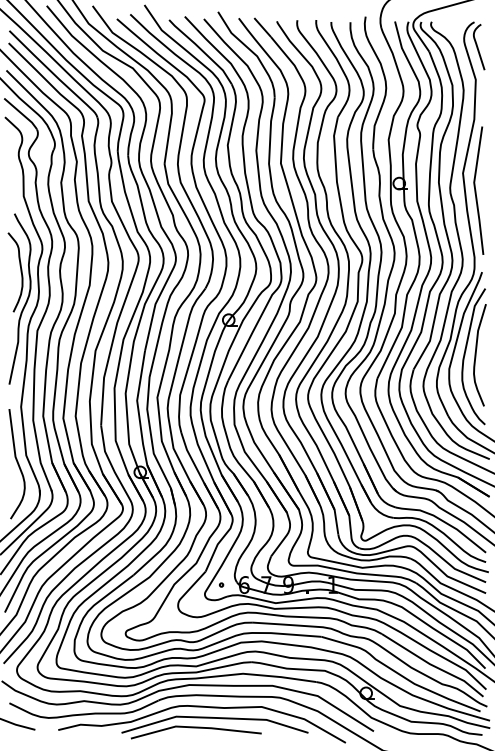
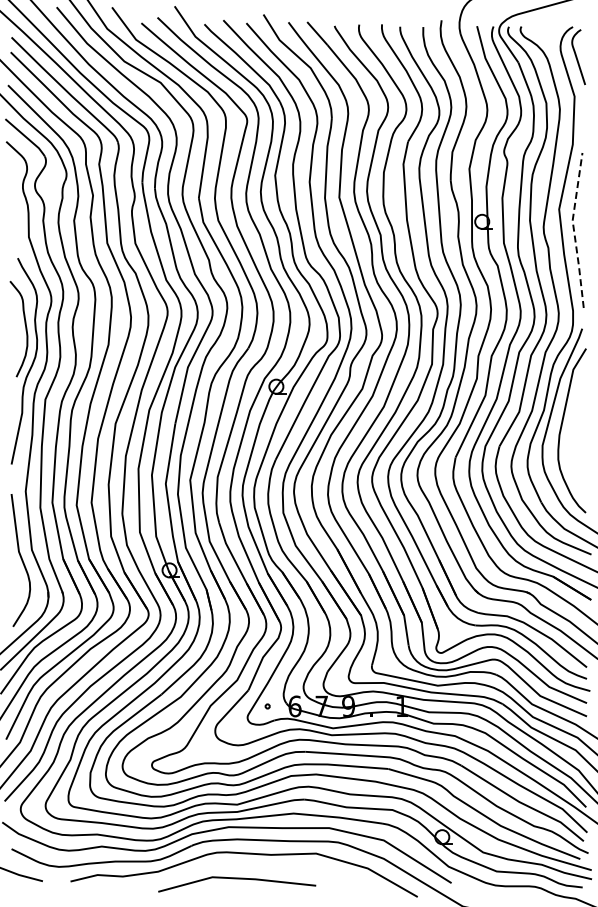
line: (475, 190) -> (574, 230), solid -> dashed
curve: (476, 354) -> (575, 428), removed
line: (214, 718) -> (259, 867), removed

